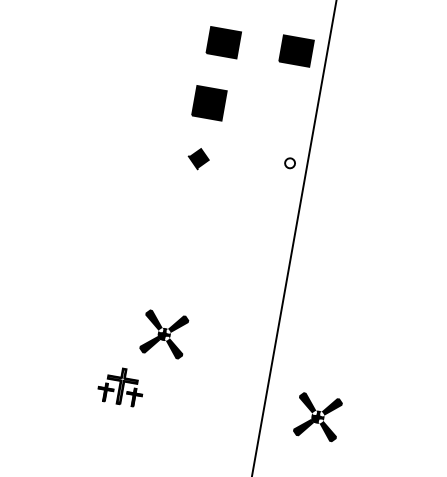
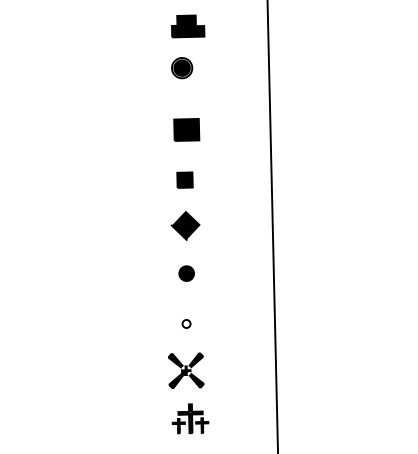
part: (296, 50) -> (245, 124), removed
part: (208, 102) -> (184, 179), size x0.62
part: (198, 158) -> (185, 225), size x1.67
part: (290, 162) -> (186, 323), moved
fill: (188, 216) -> (186, 273), added
part: (121, 386) -> (190, 418), moved
part: (318, 416) -> (321, 411), removed

